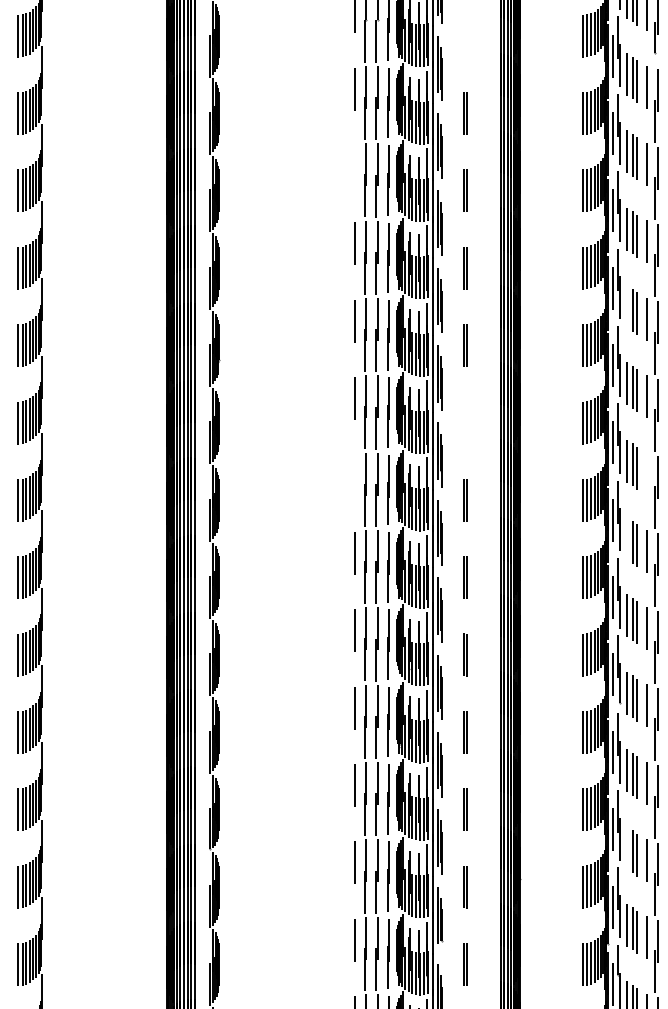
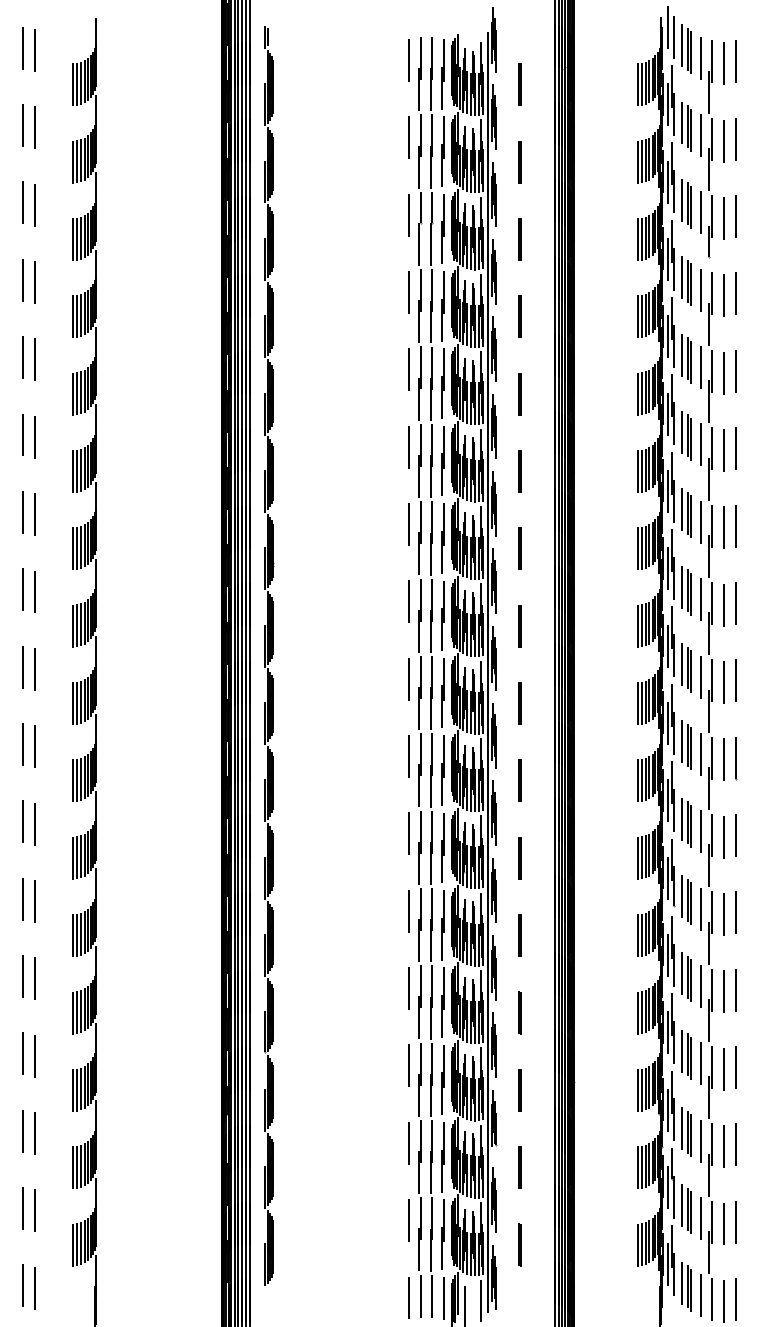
line: (465, 36) -> (519, 239), added
line: (354, 166) -> (408, 369), added
line: (627, 306) -> (681, 509), added
line: (465, 423) -> (519, 626), added
line: (647, 473) -> (701, 676), added
line: (355, 475) -> (409, 678), added
line: (627, 538) -> (681, 741), added
line: (627, 847) -> (681, 1050), added

